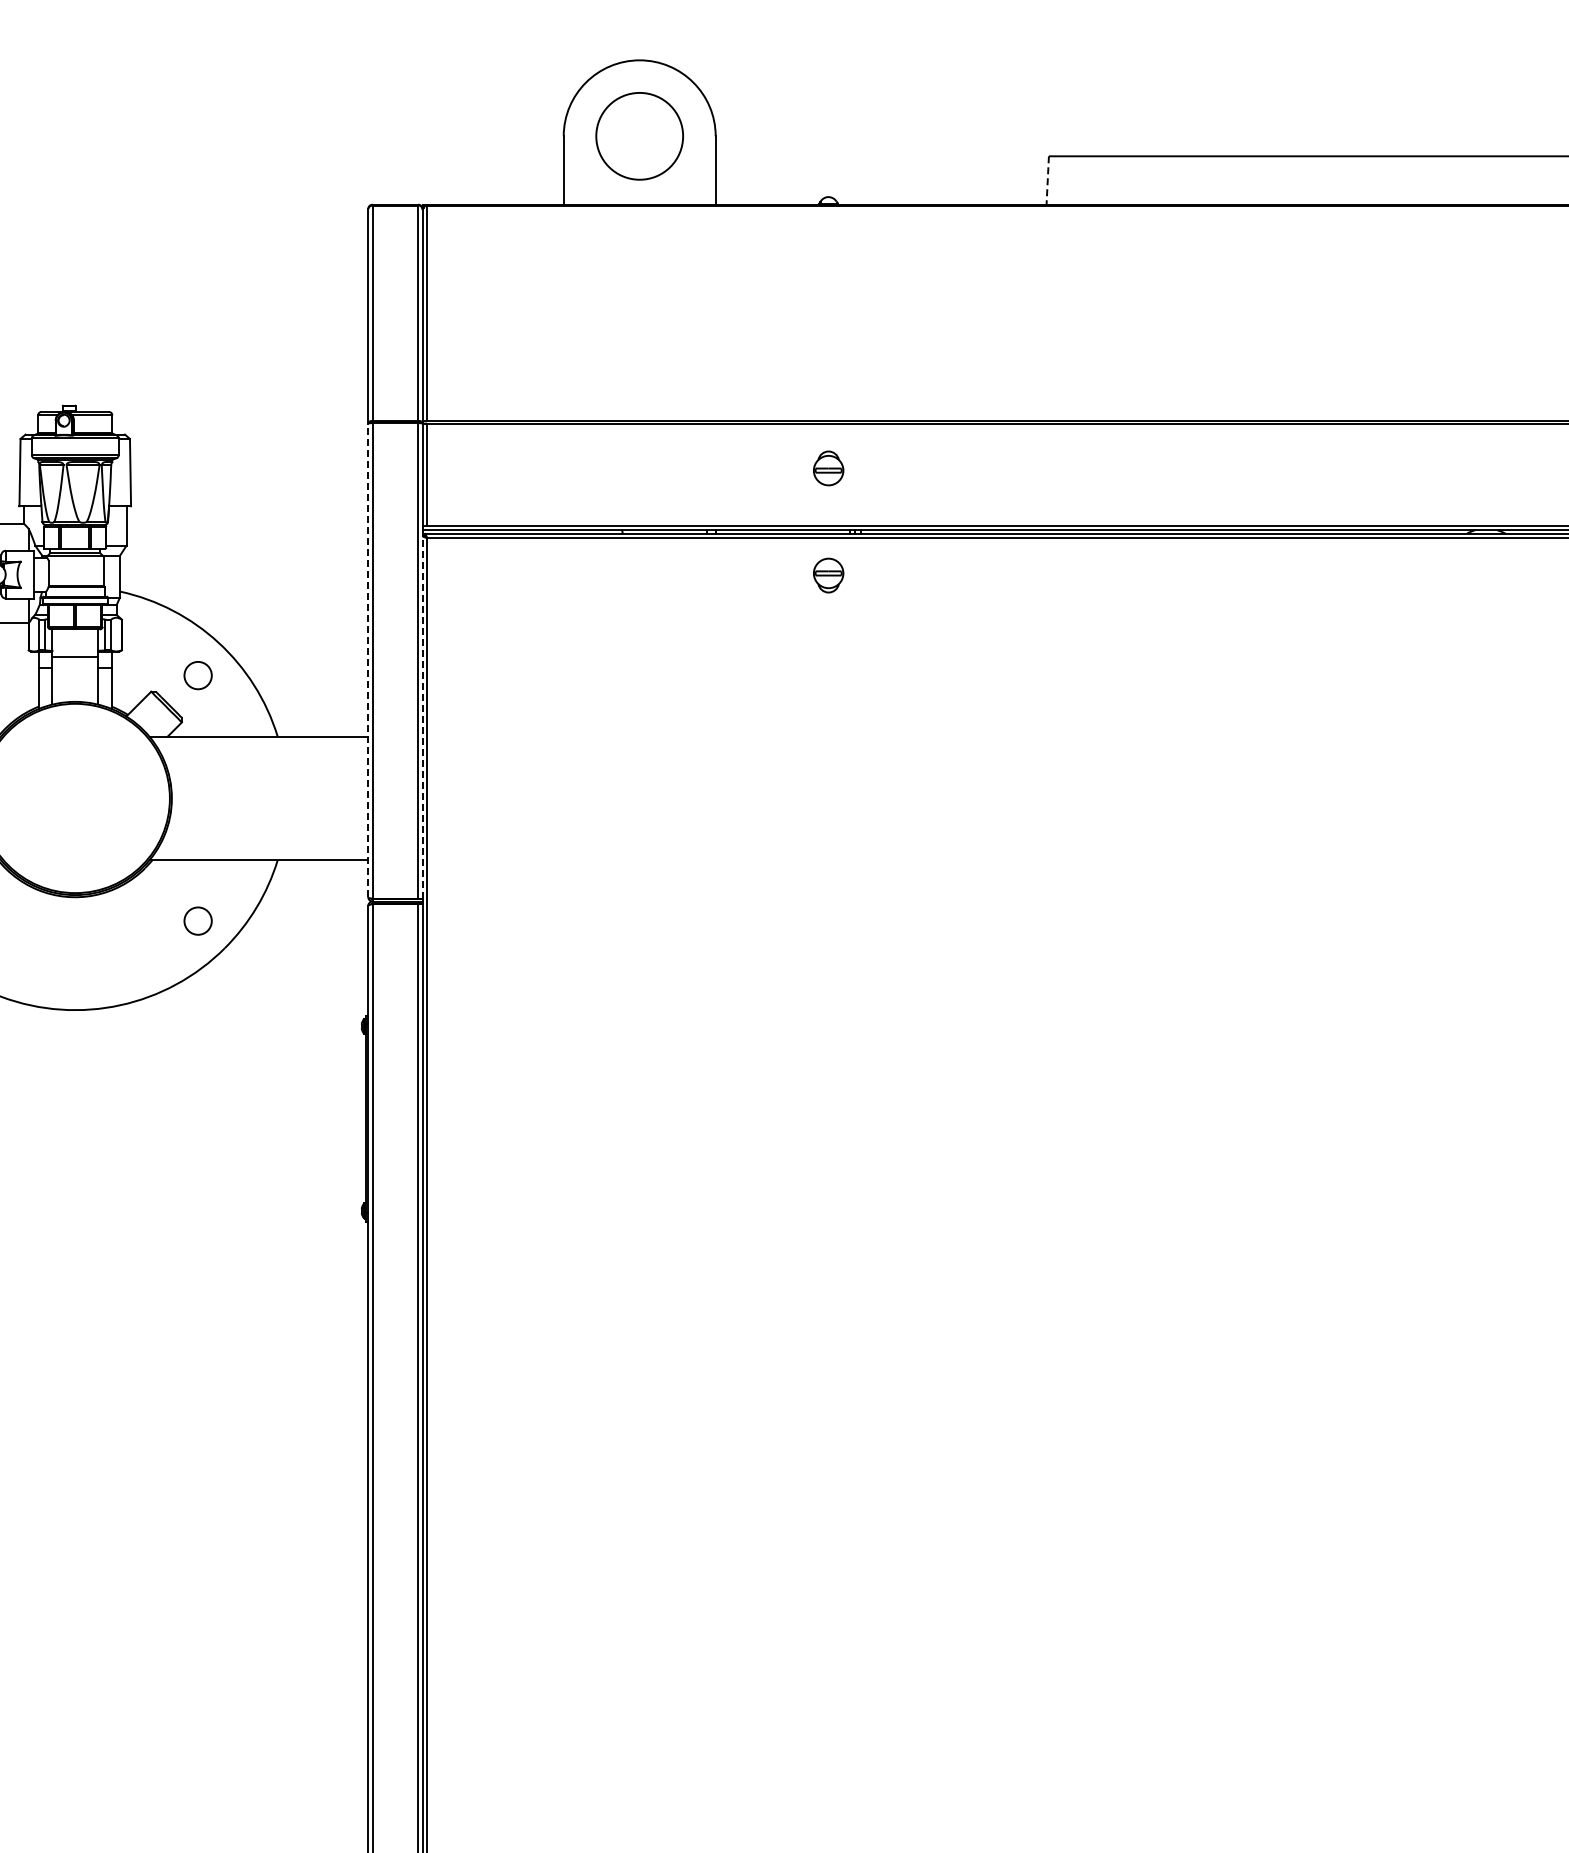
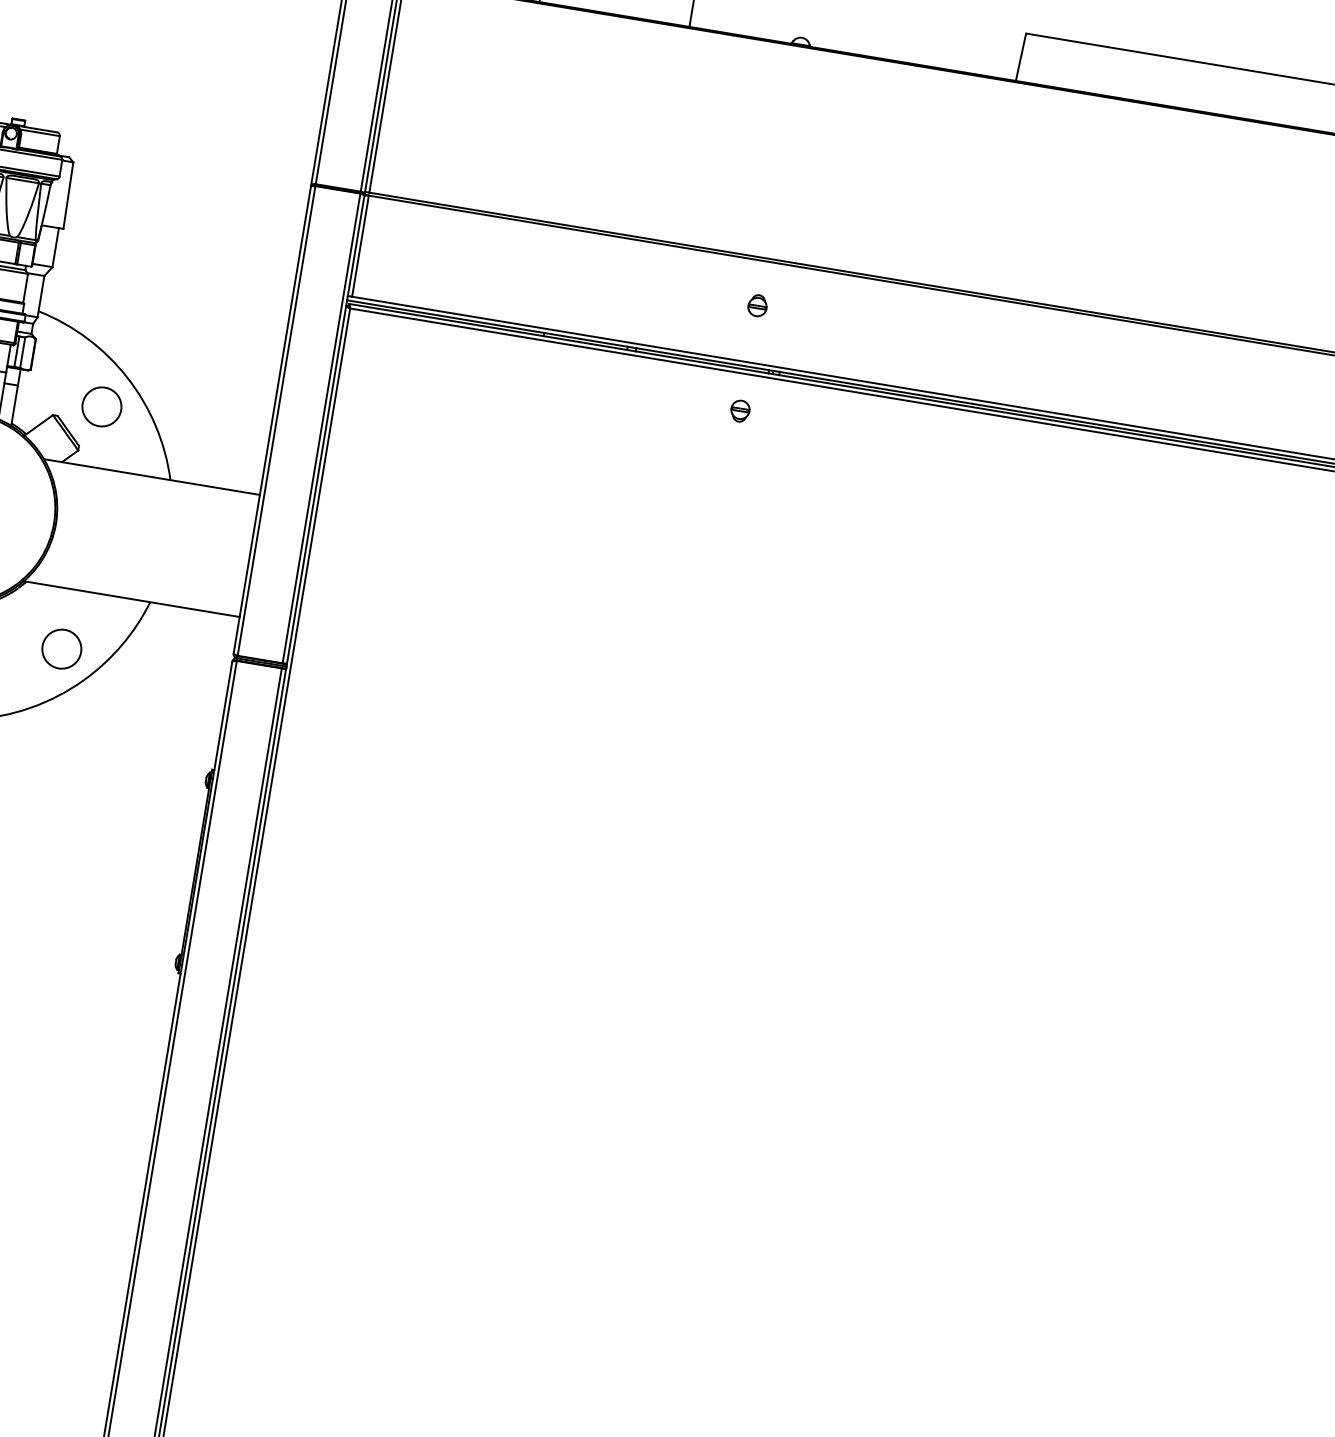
line: (1047, 181) -> (1020, 58), dashed -> solid
part: (828, 468) -> (757, 305), size x0.62
part: (828, 575) -> (740, 411), size x0.62
line: (368, 660) -> (272, 419), dashed -> solid
circle: (197, 675) -> (101, 406), size x1.43
line: (422, 714) -> (316, 481), dashed -> solid
circle: (197, 920) -> (61, 648), size x1.43

